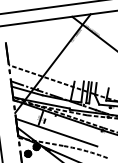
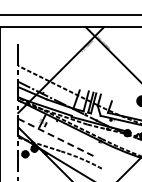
line: (56, 132) -> (55, 137), solid -> dashed

